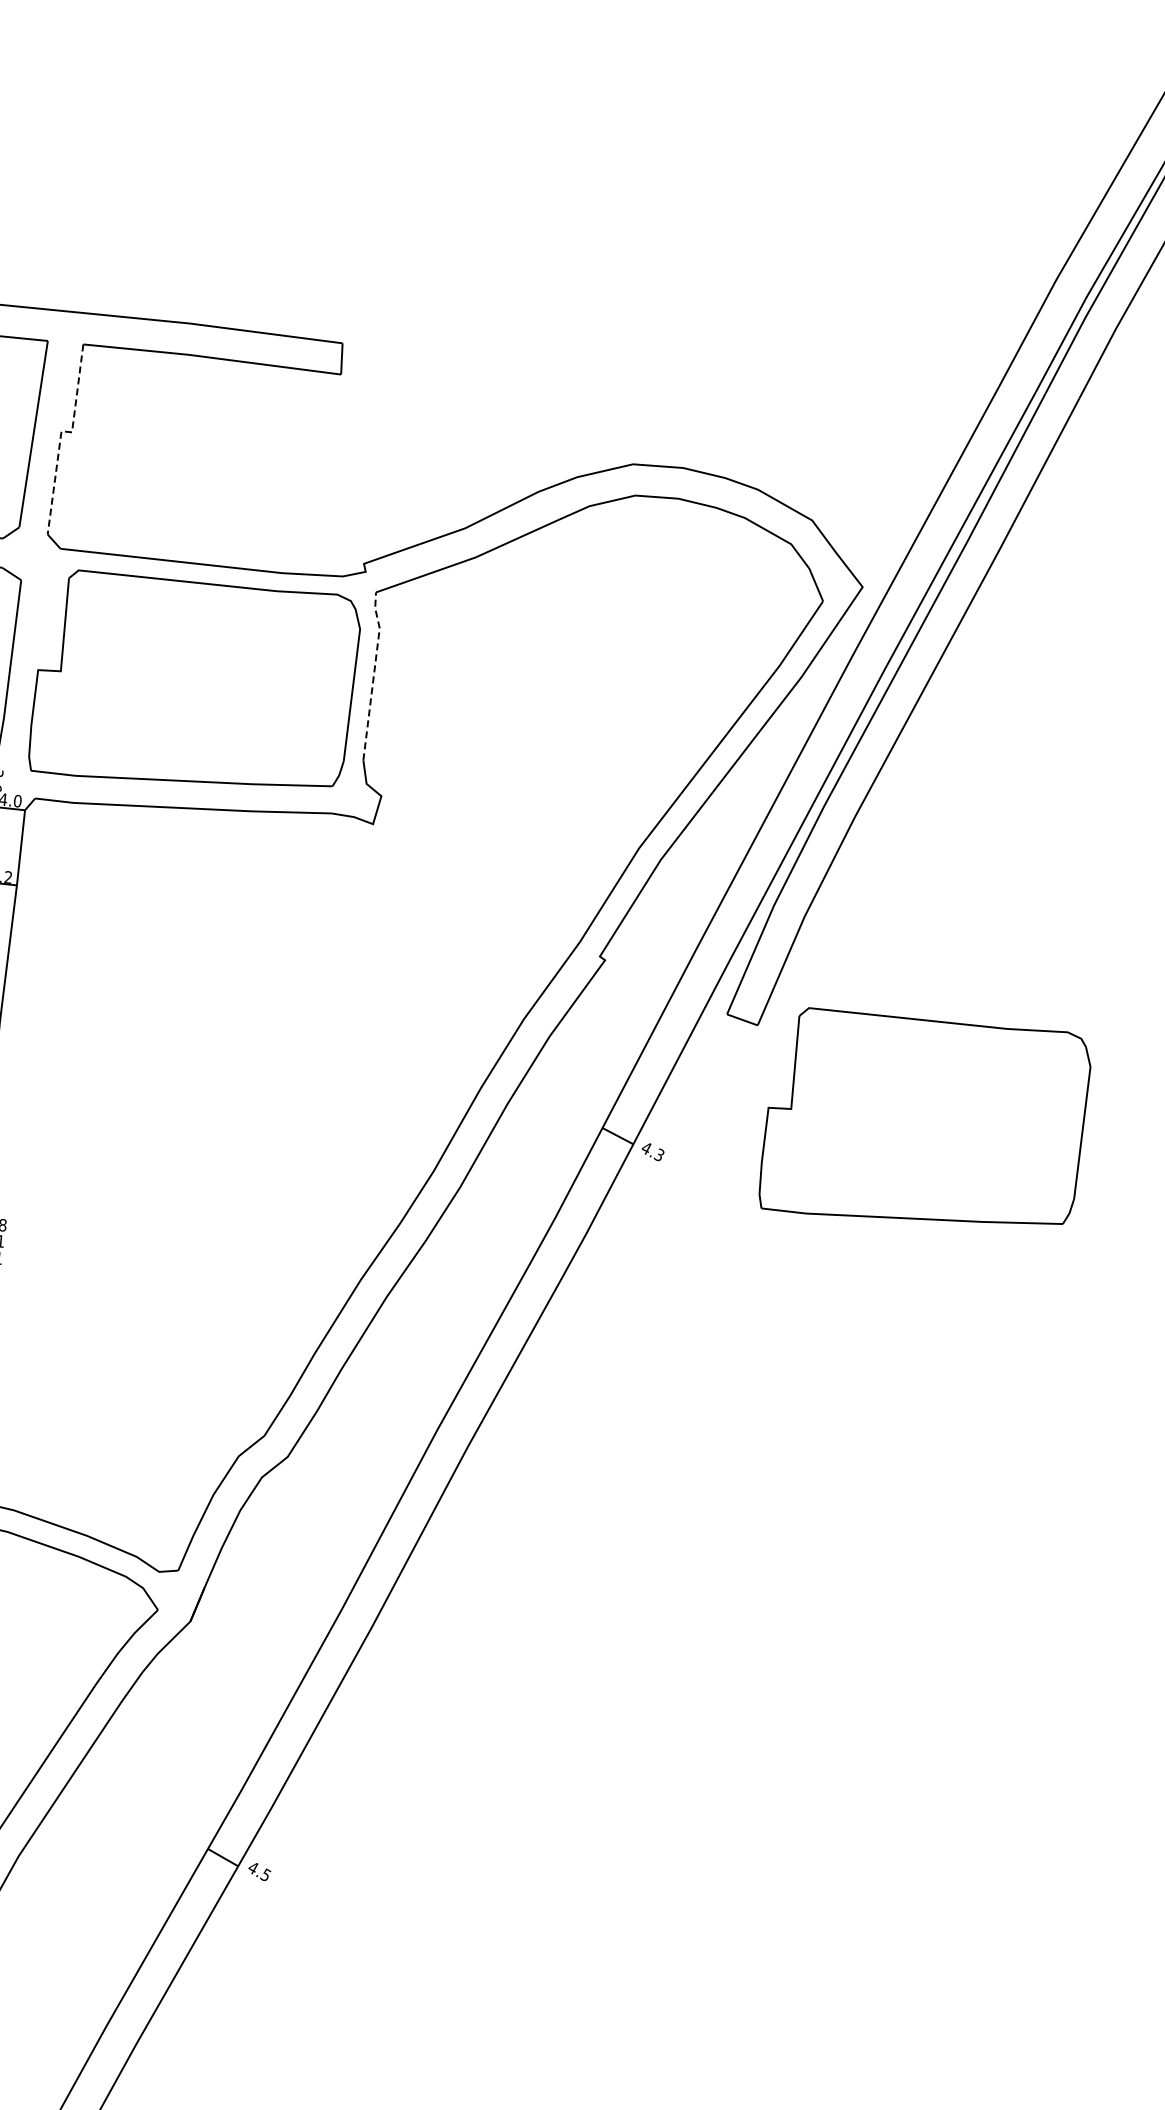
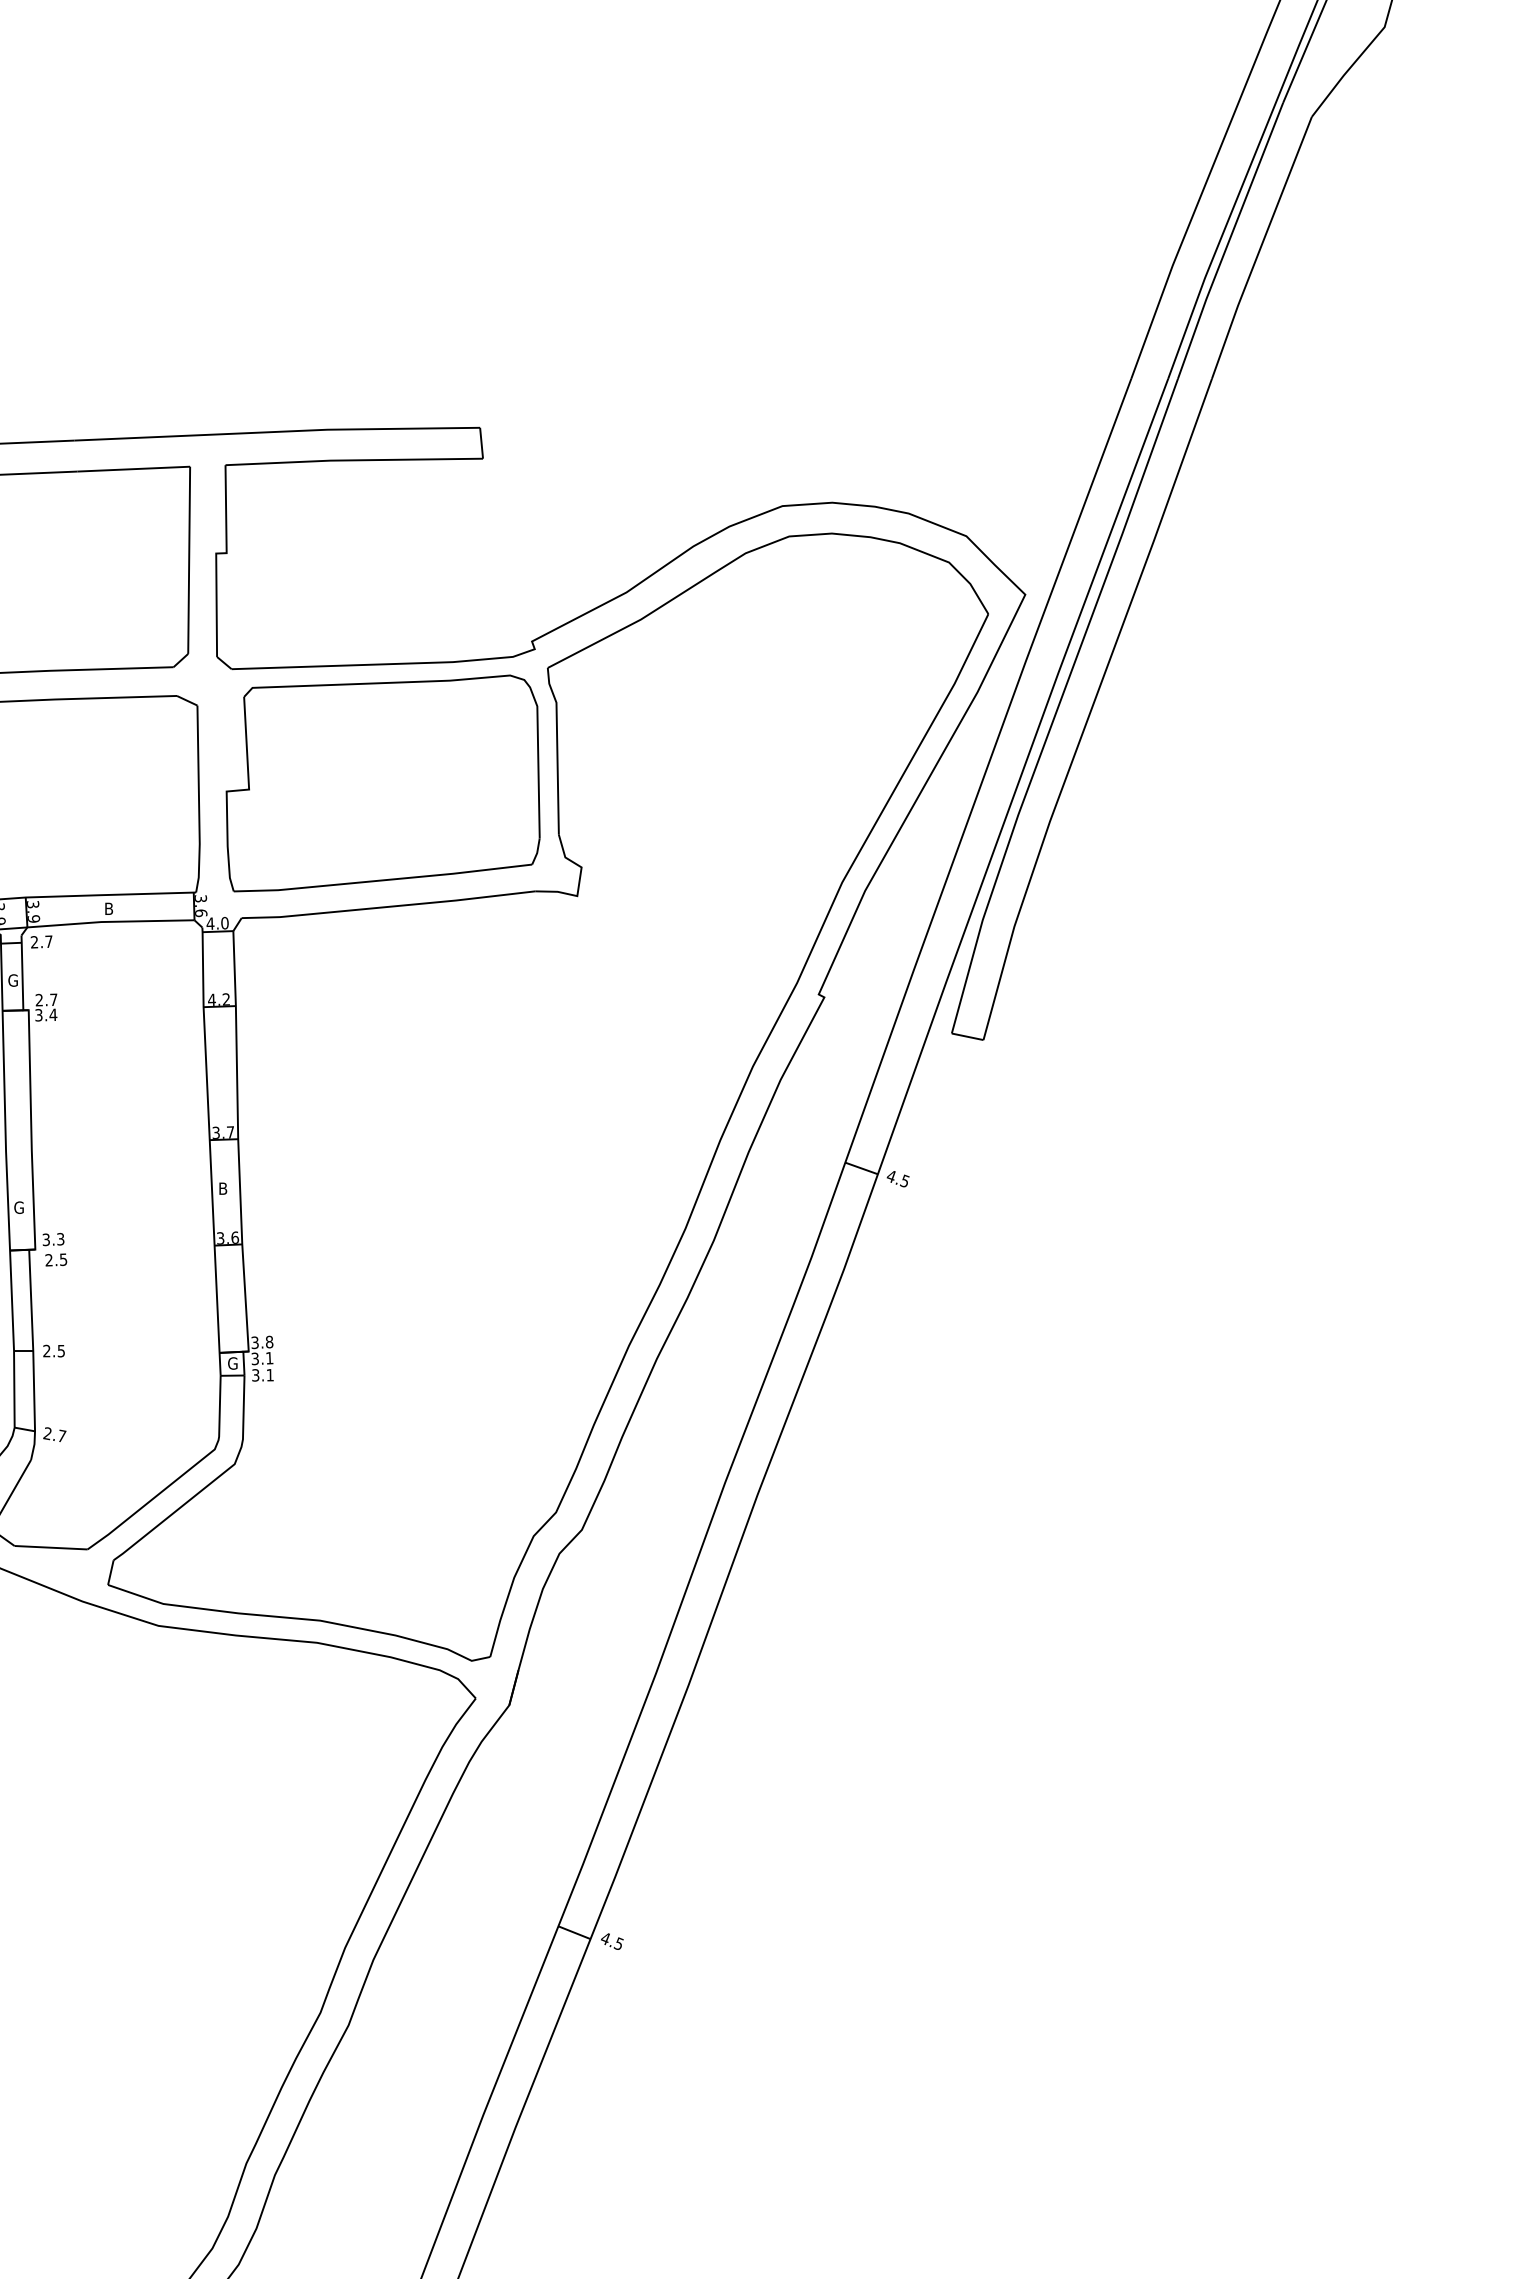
line: (61, 433) -> (216, 555), dashed -> solid
line: (374, 675) -> (557, 749), dashed -> solid
part: (925, 1121) -> (1161, 1111), removed
text: (659, 1155) -> (905, 1181), 4.3 -> 4.5

